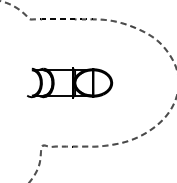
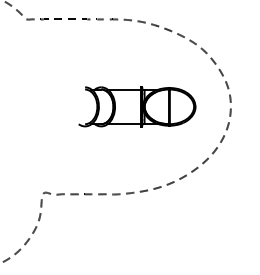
part: (69, 82) -> (137, 106), moved

